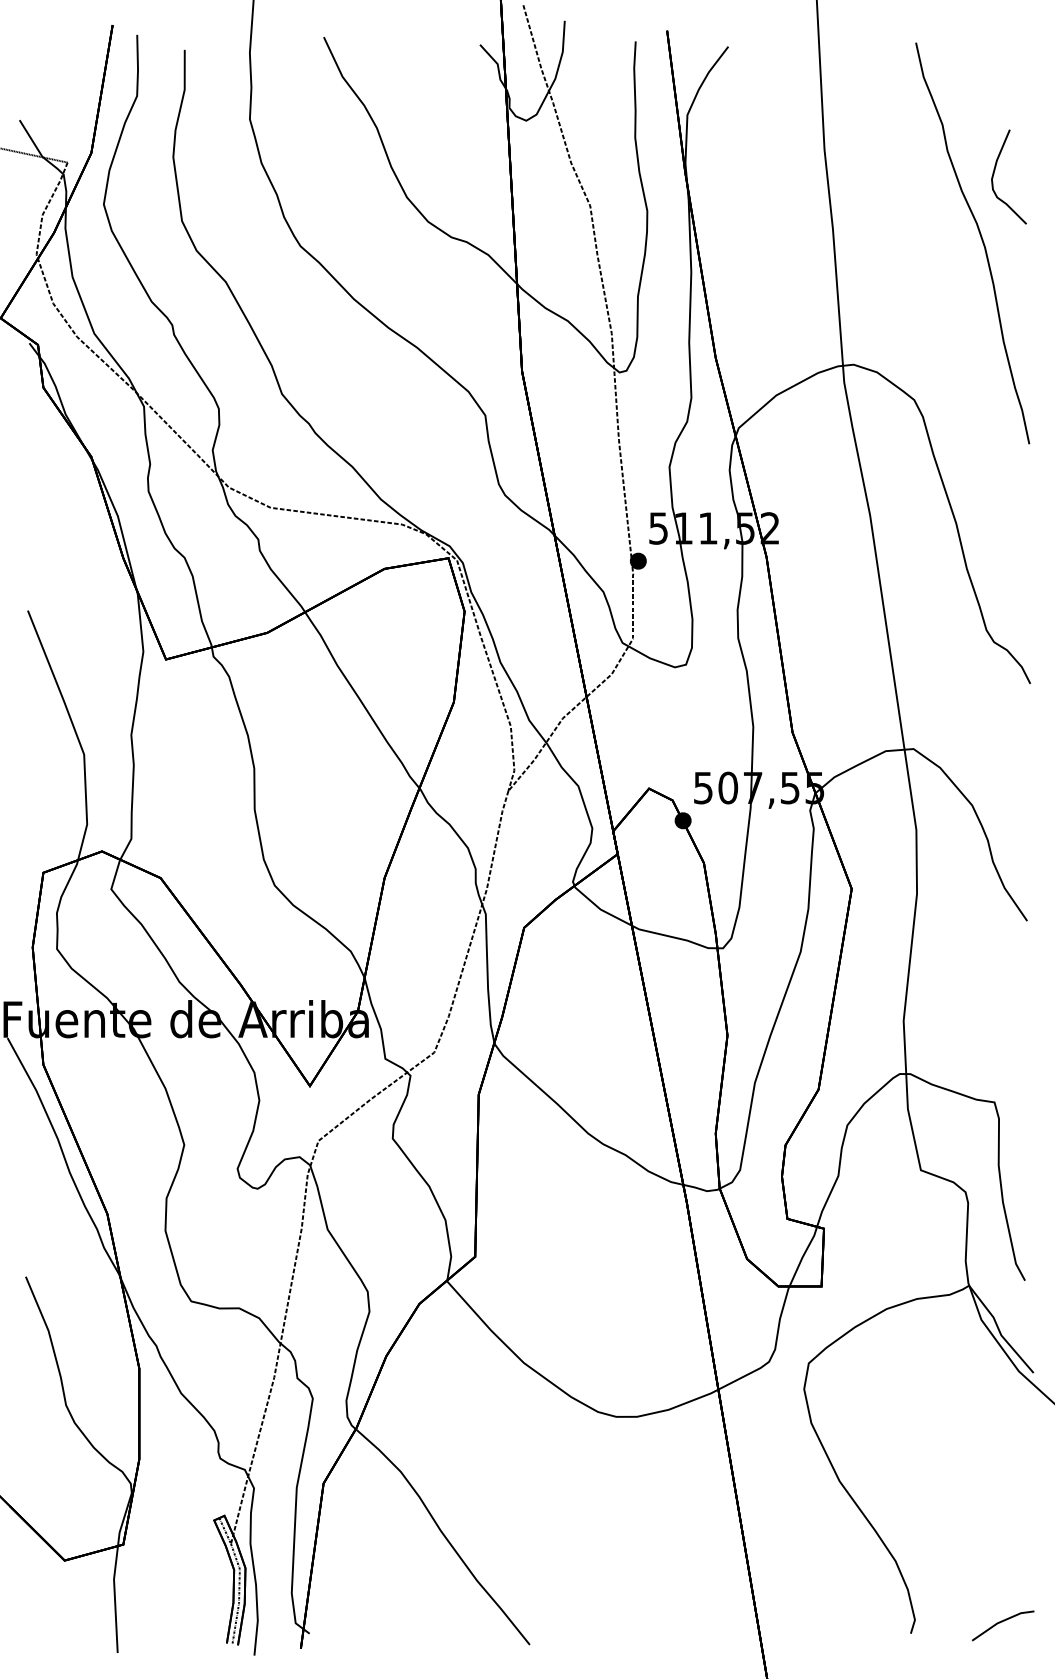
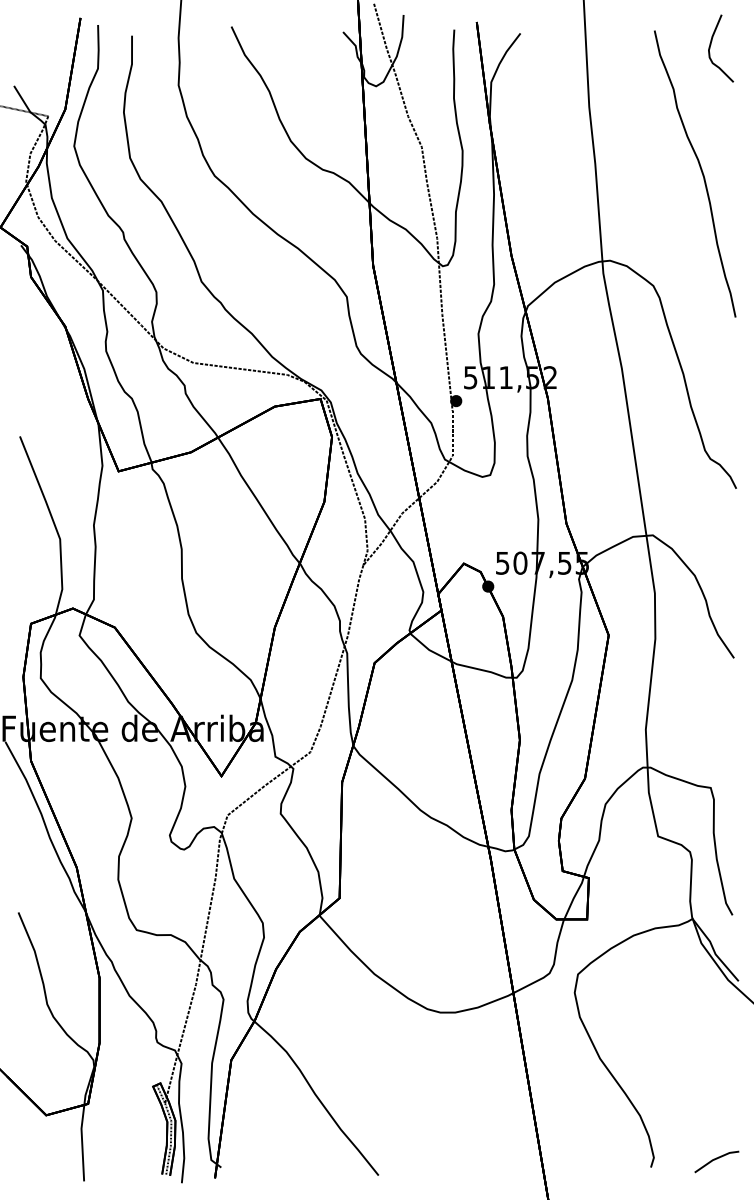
curve: (995, 172) -> (711, 45), moved

